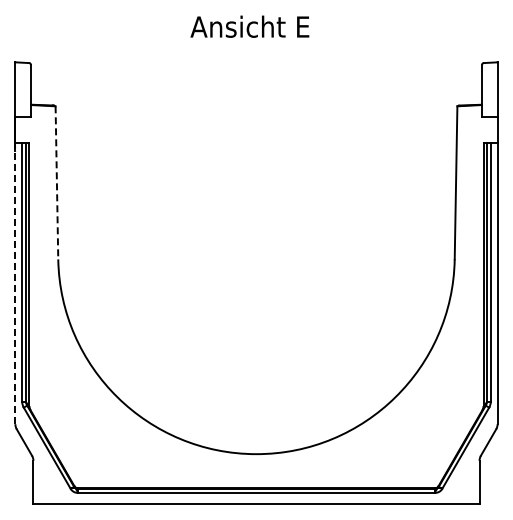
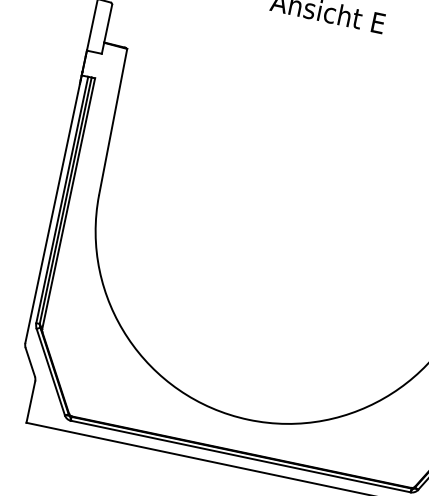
line: (56, 182) -> (112, 121), dashed -> solid
line: (15, 283) -> (53, 209), dashed -> solid

